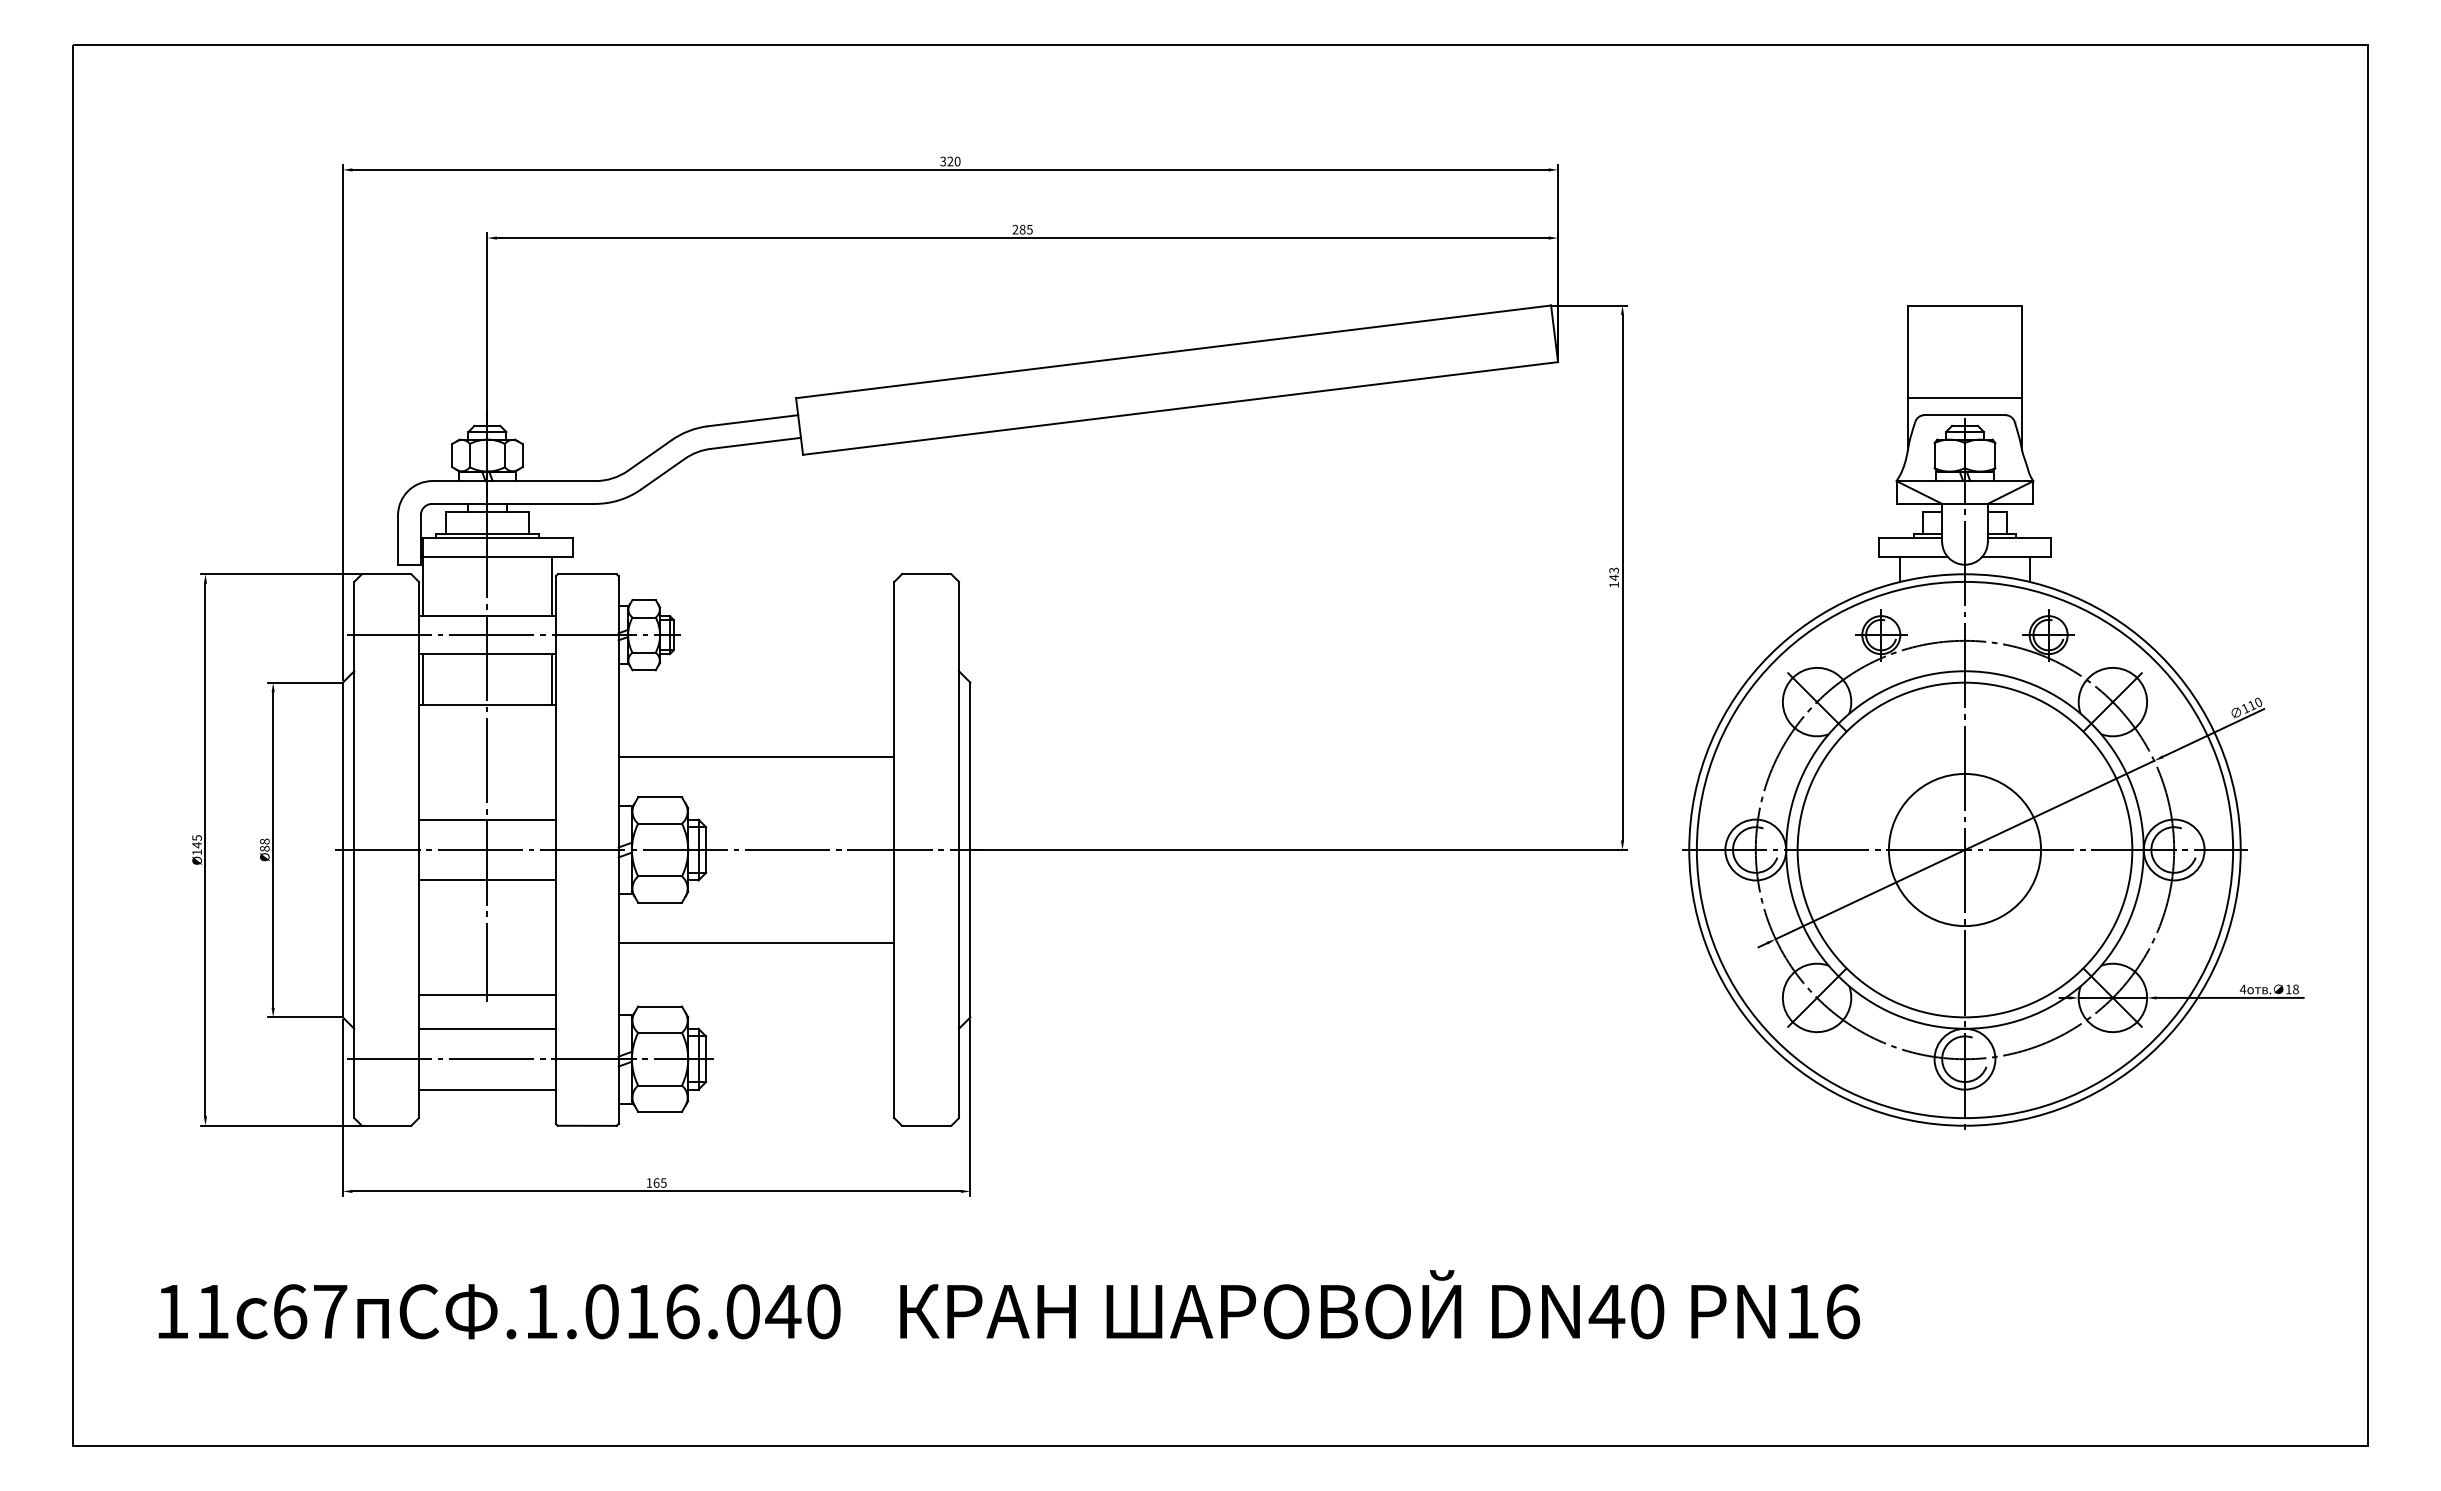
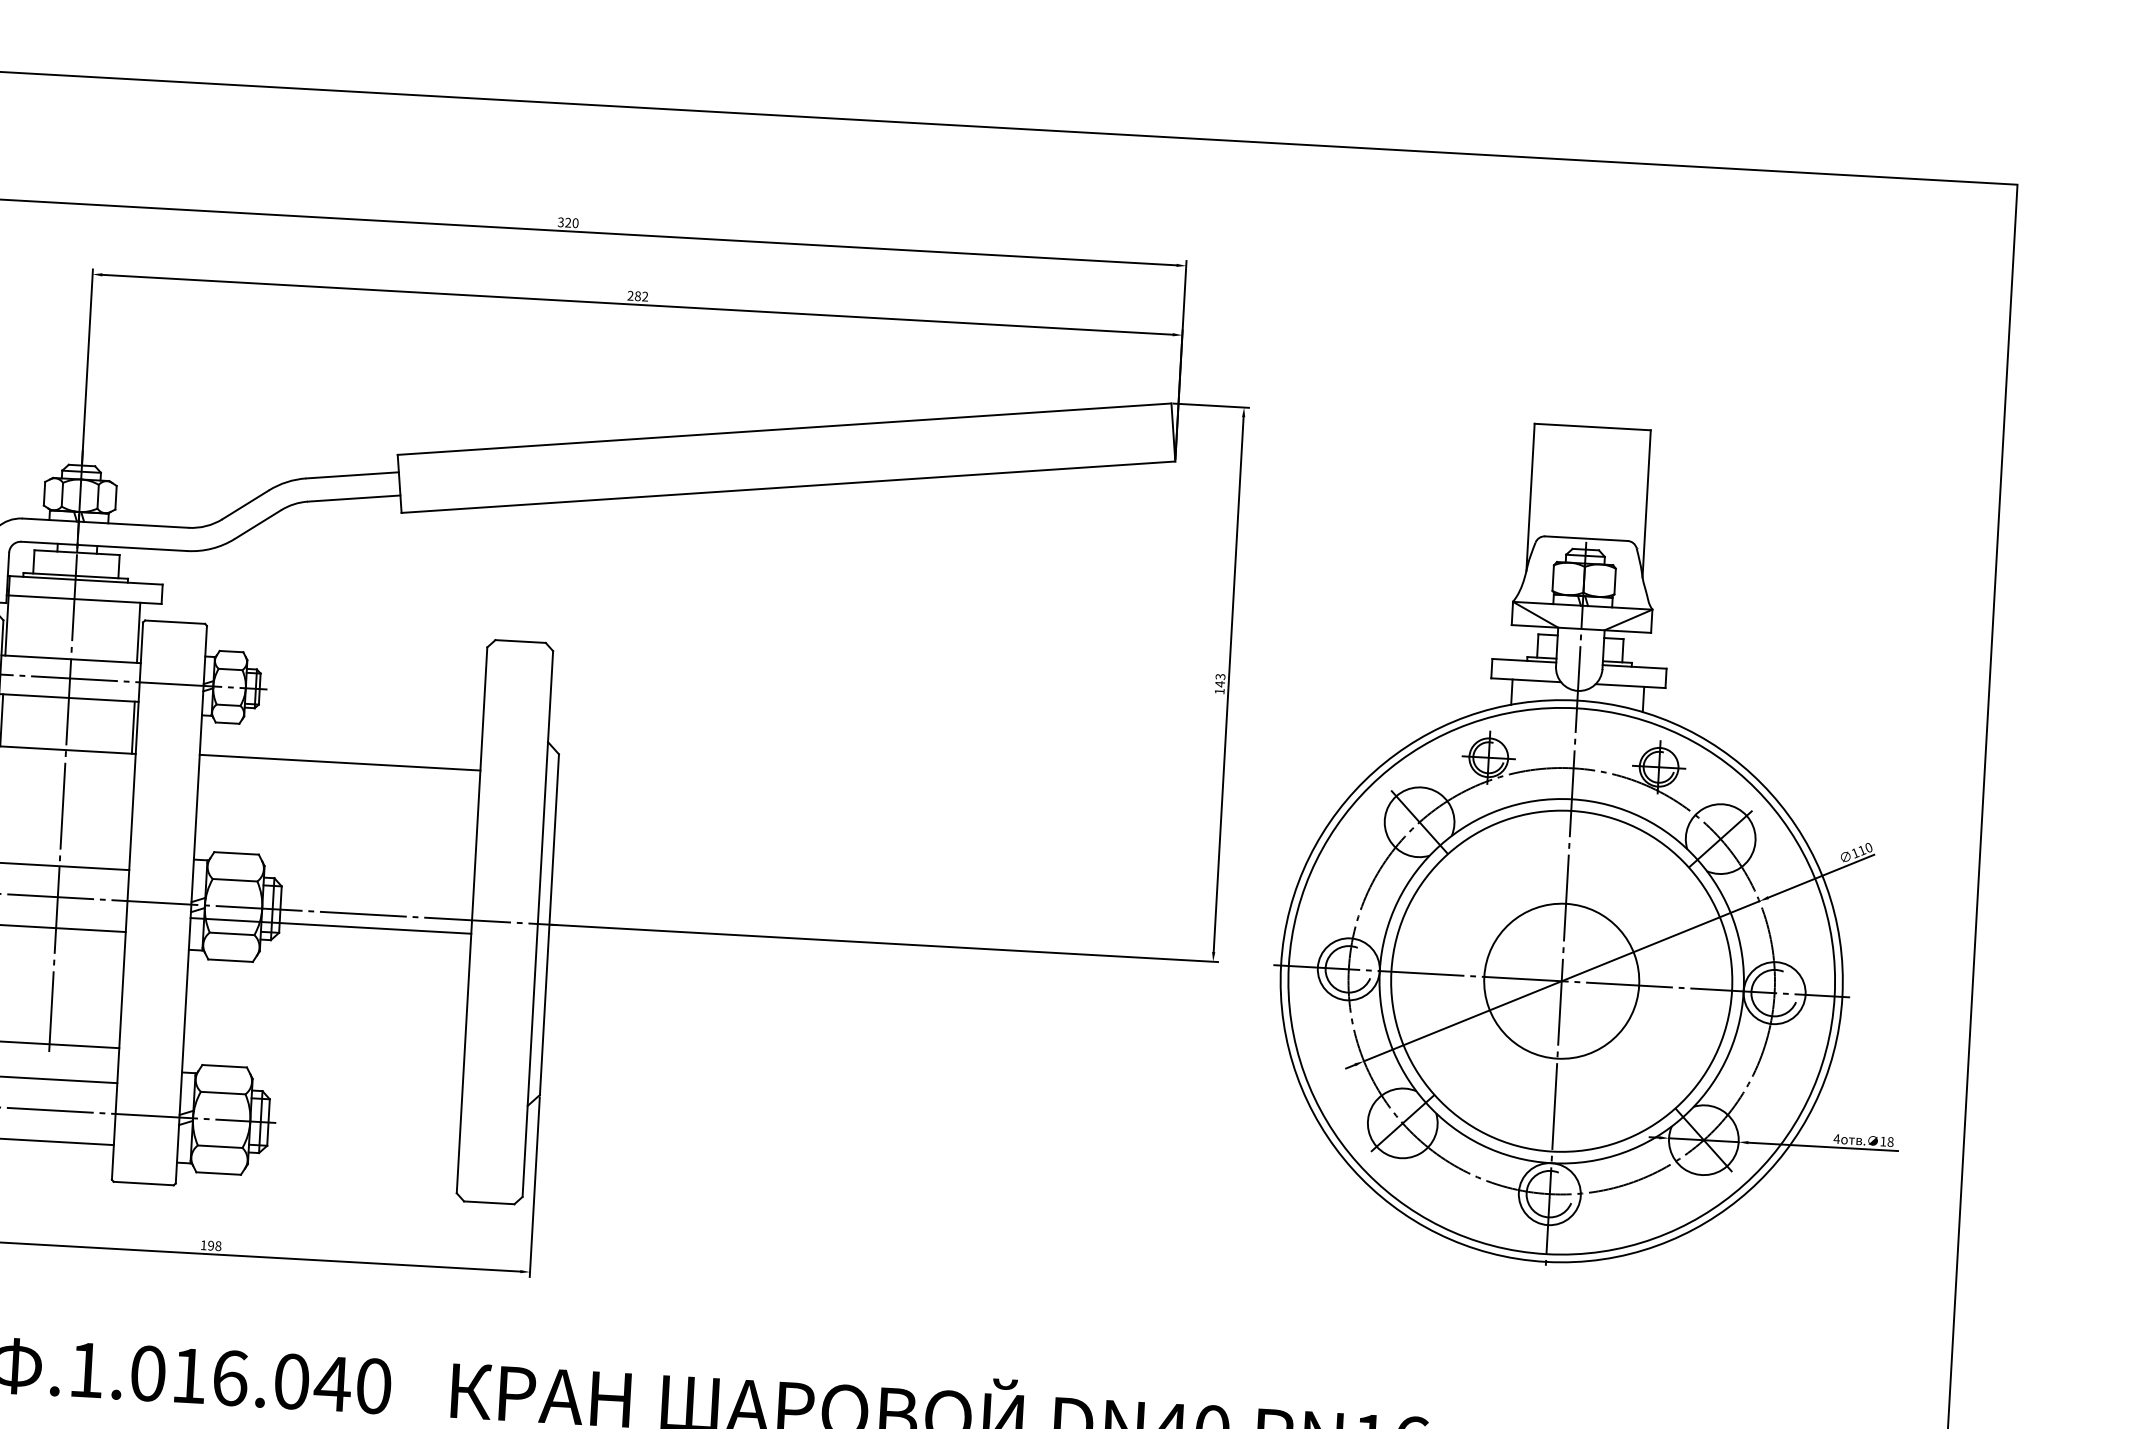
text: (1029, 229) -> (644, 296), 285 -> 282
line: (1964, 398) -> (1586, 521), removed
line: (756, 756) -> (340, 762), moved
line: (756, 943) -> (330, 926), moved
text: (659, 1182) -> (214, 1245), 165 -> 198

